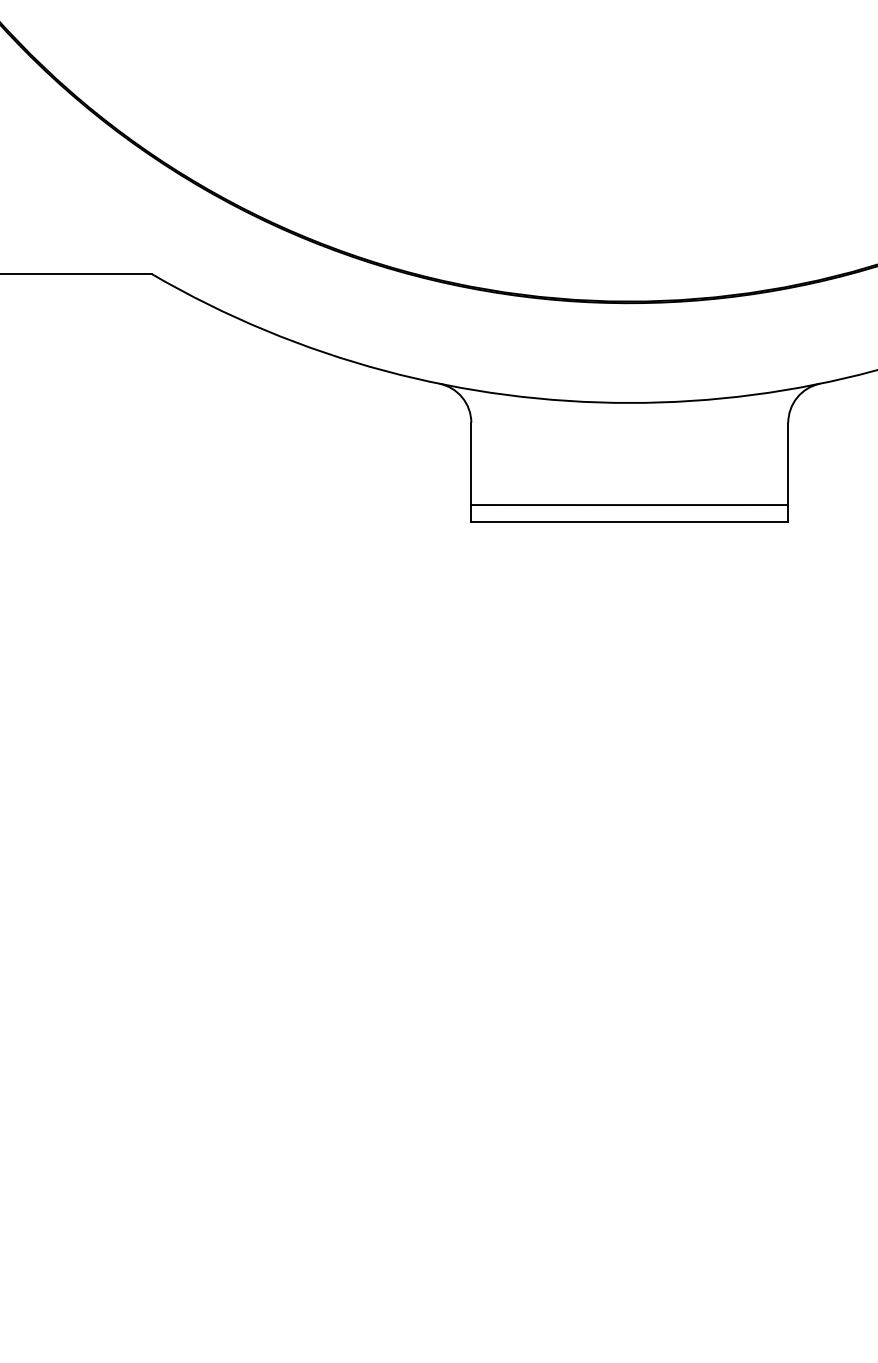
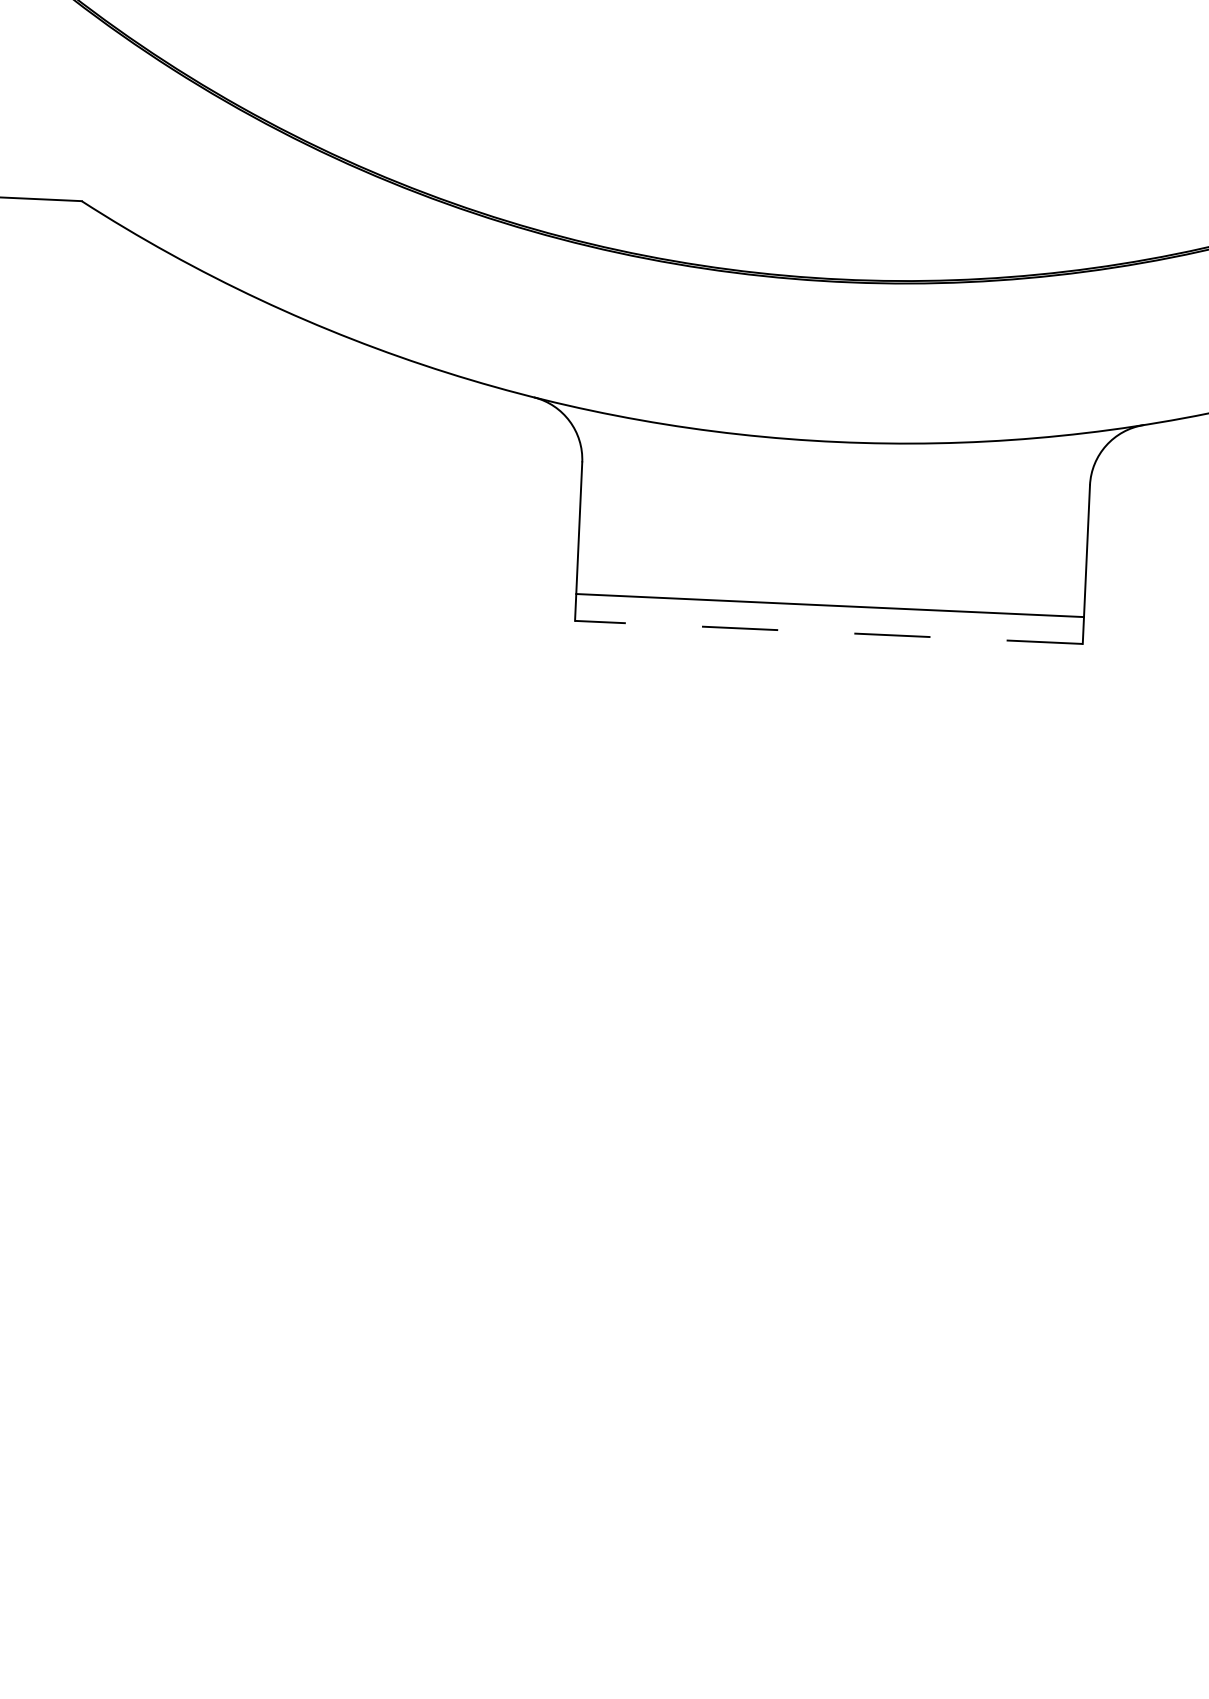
line: (629, 521) -> (828, 631), solid -> dashed

